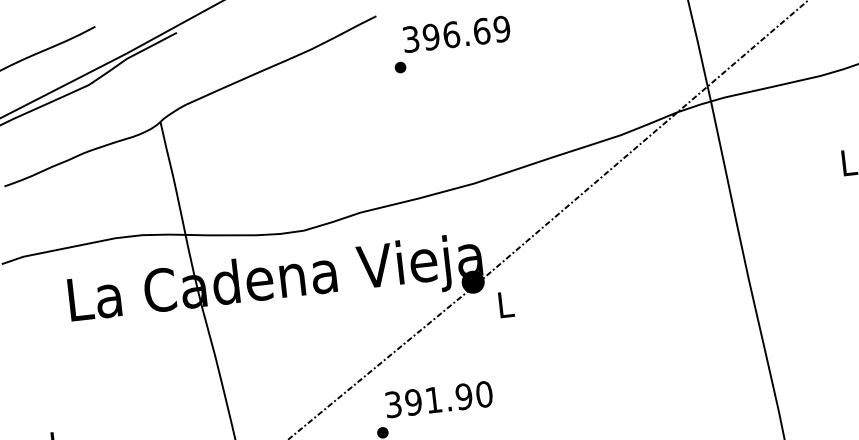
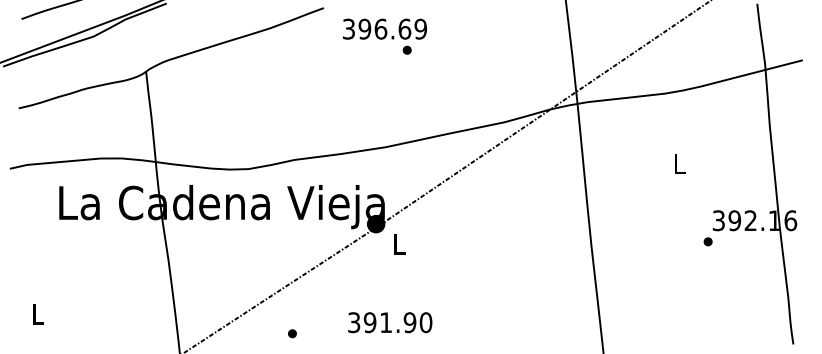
part: (399, 66) -> (406, 49), moved
text: (439, 399) -> (390, 322), moved

